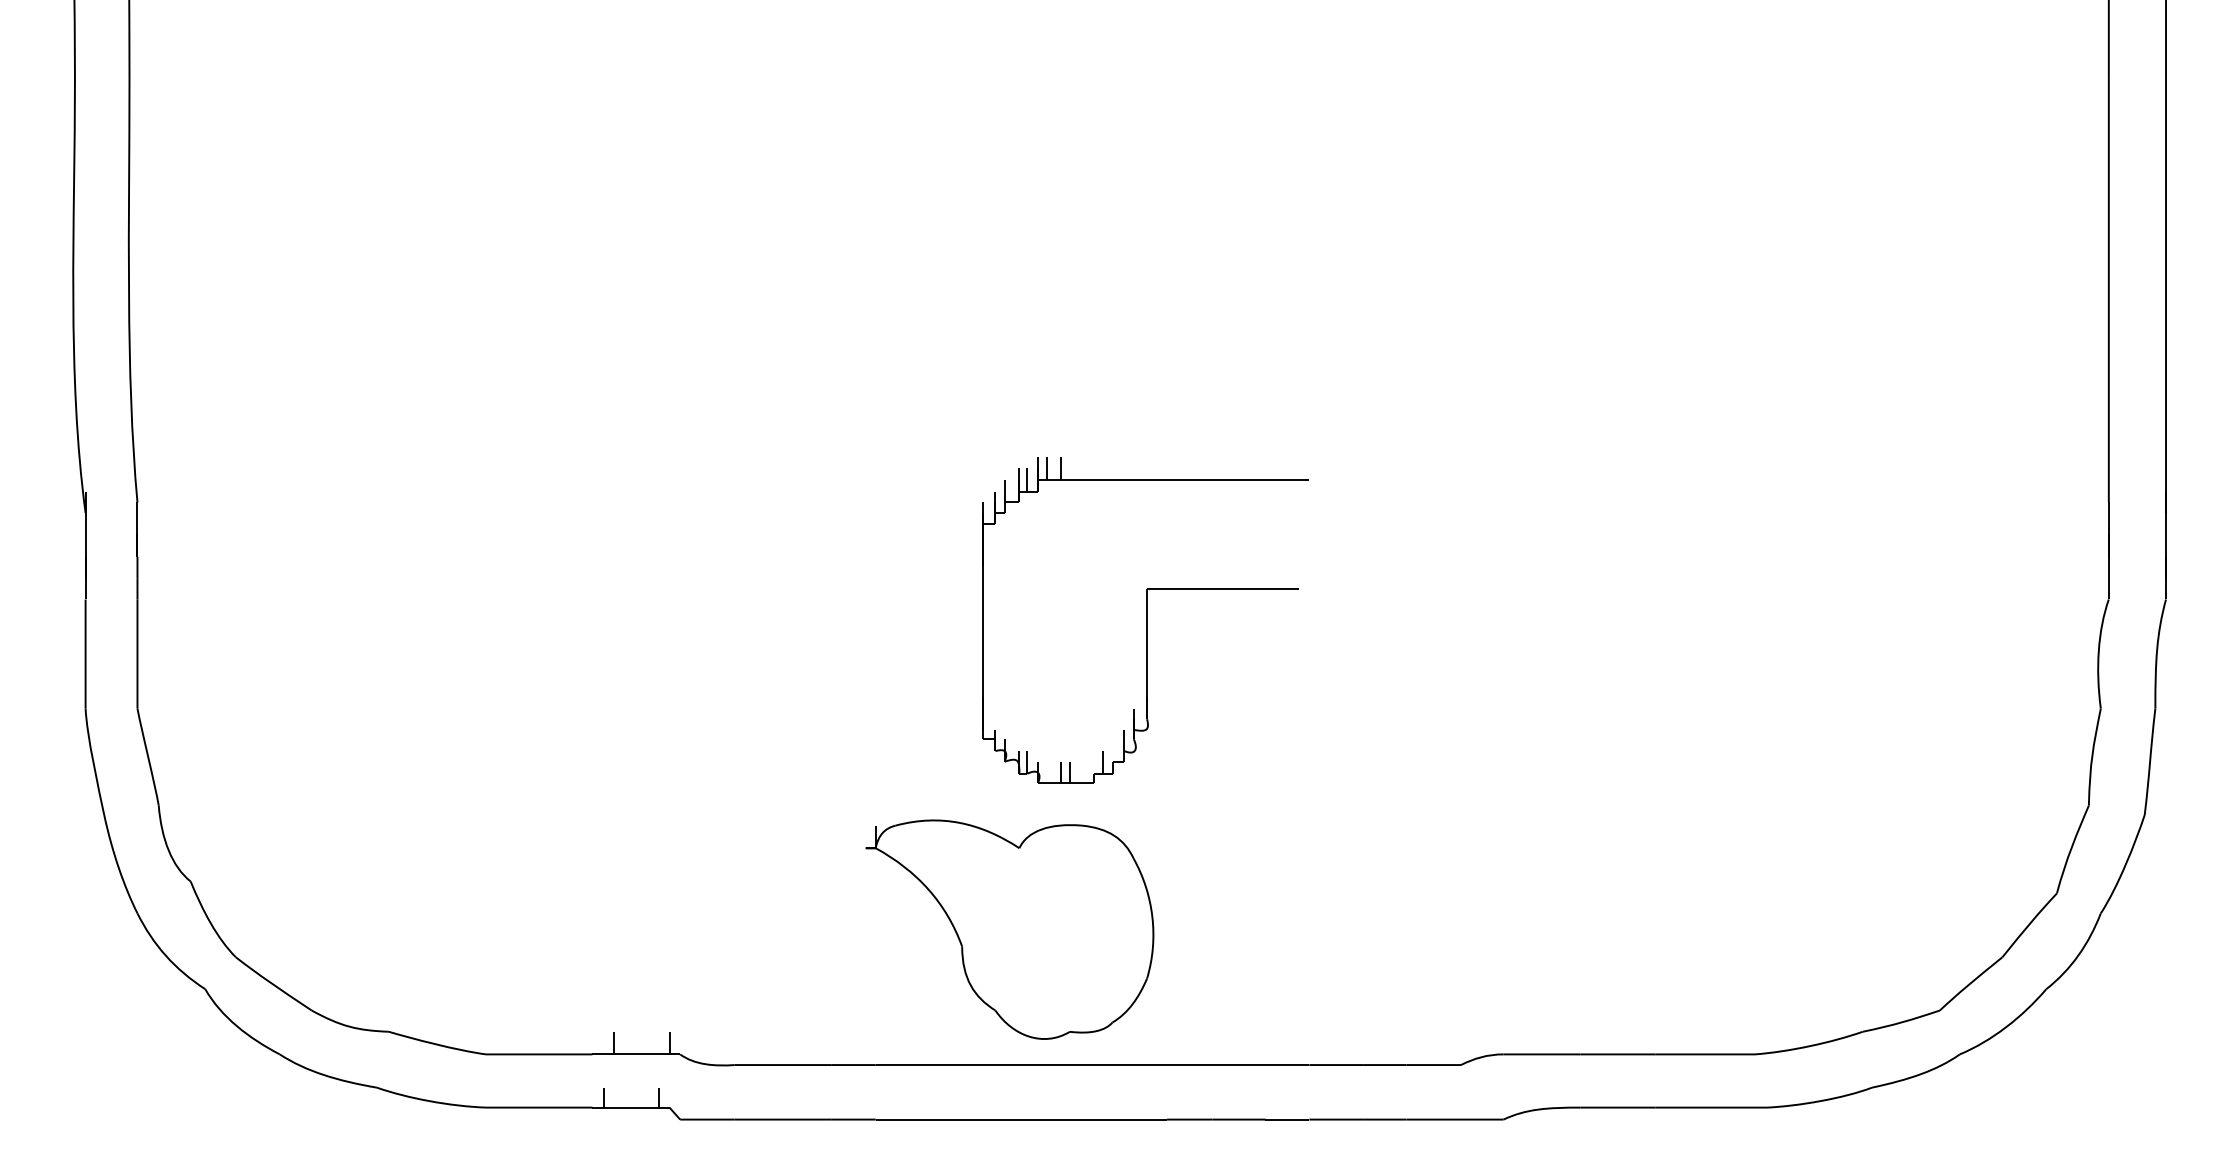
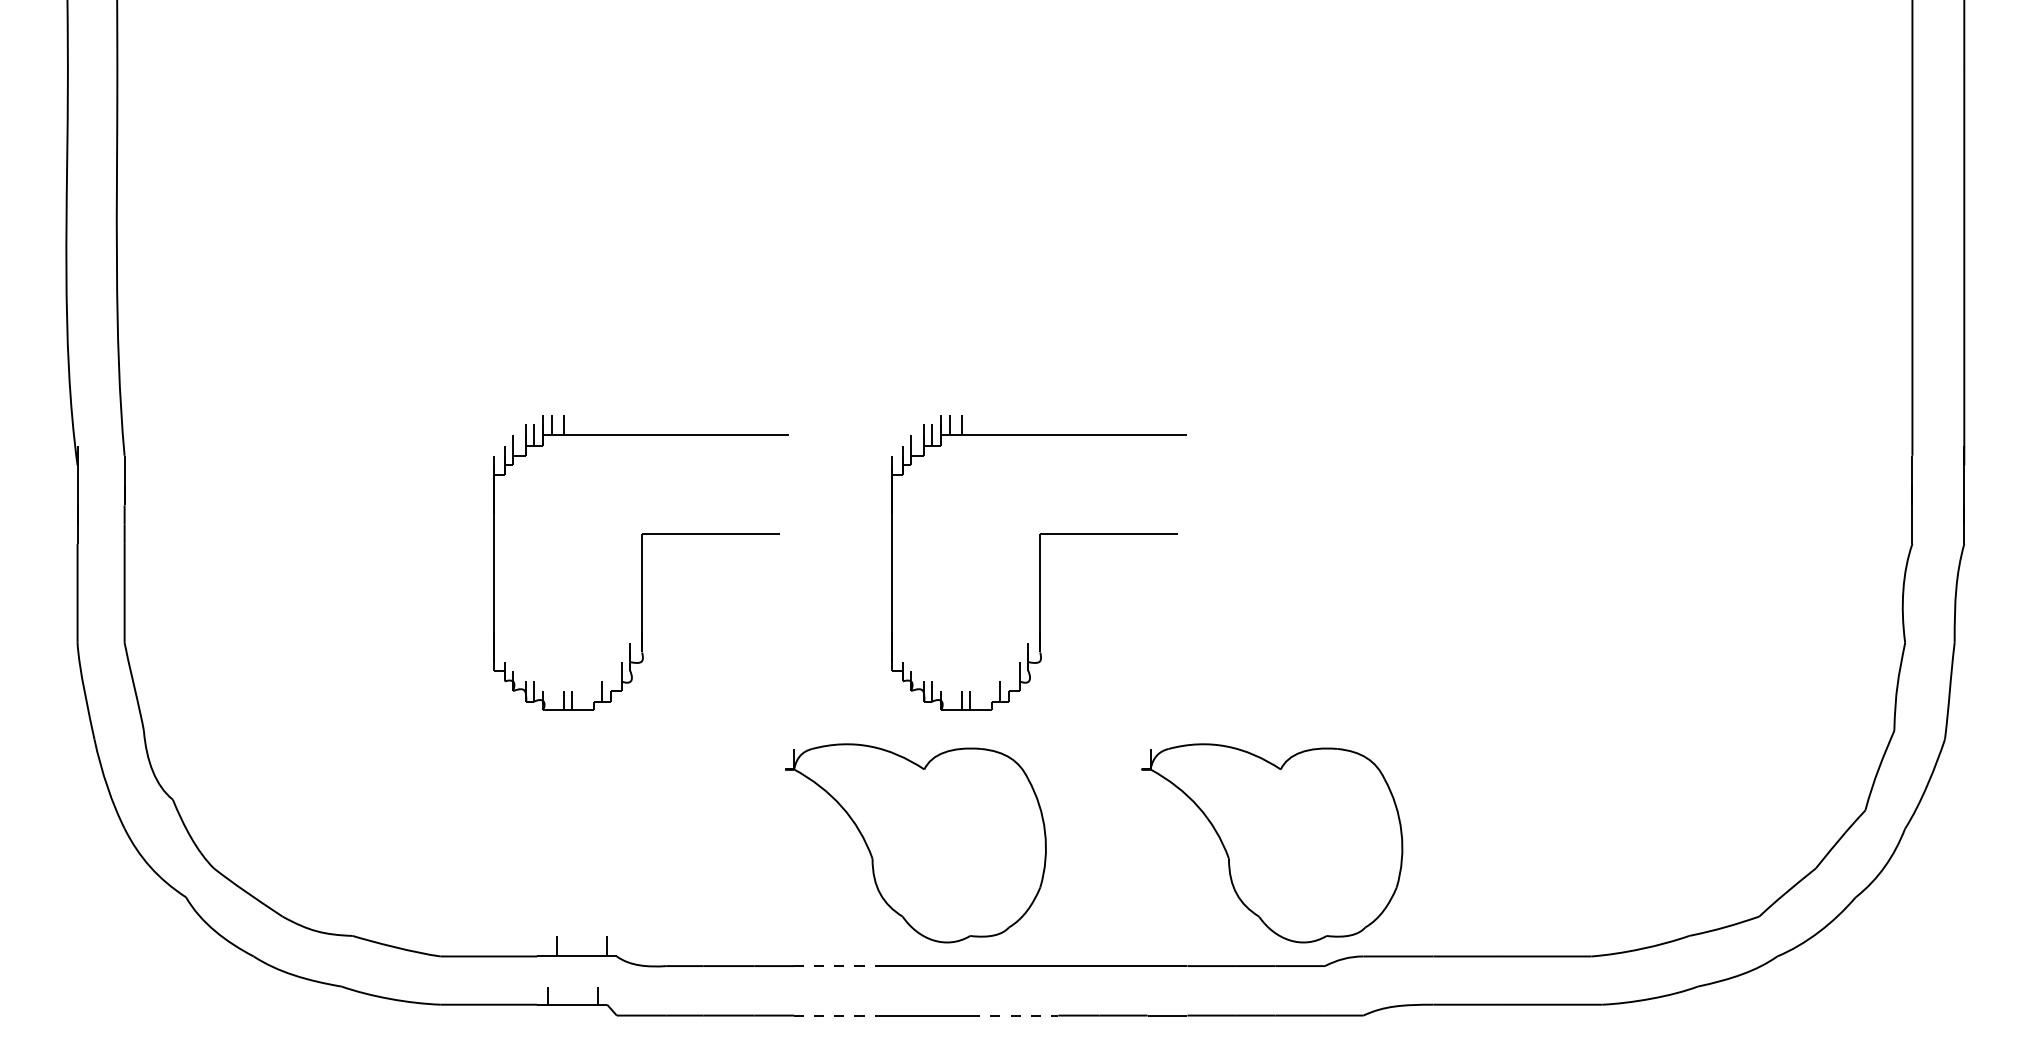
part: (706, 620) -> (640, 562), added
part: (1402, 929) -> (1271, 843), added
line: (924, 1065) -> (838, 966), solid -> dashed
line: (924, 1119) -> (838, 1015), solid -> dashed
line: (1118, 1119) -> (1014, 1015), solid -> dashed

